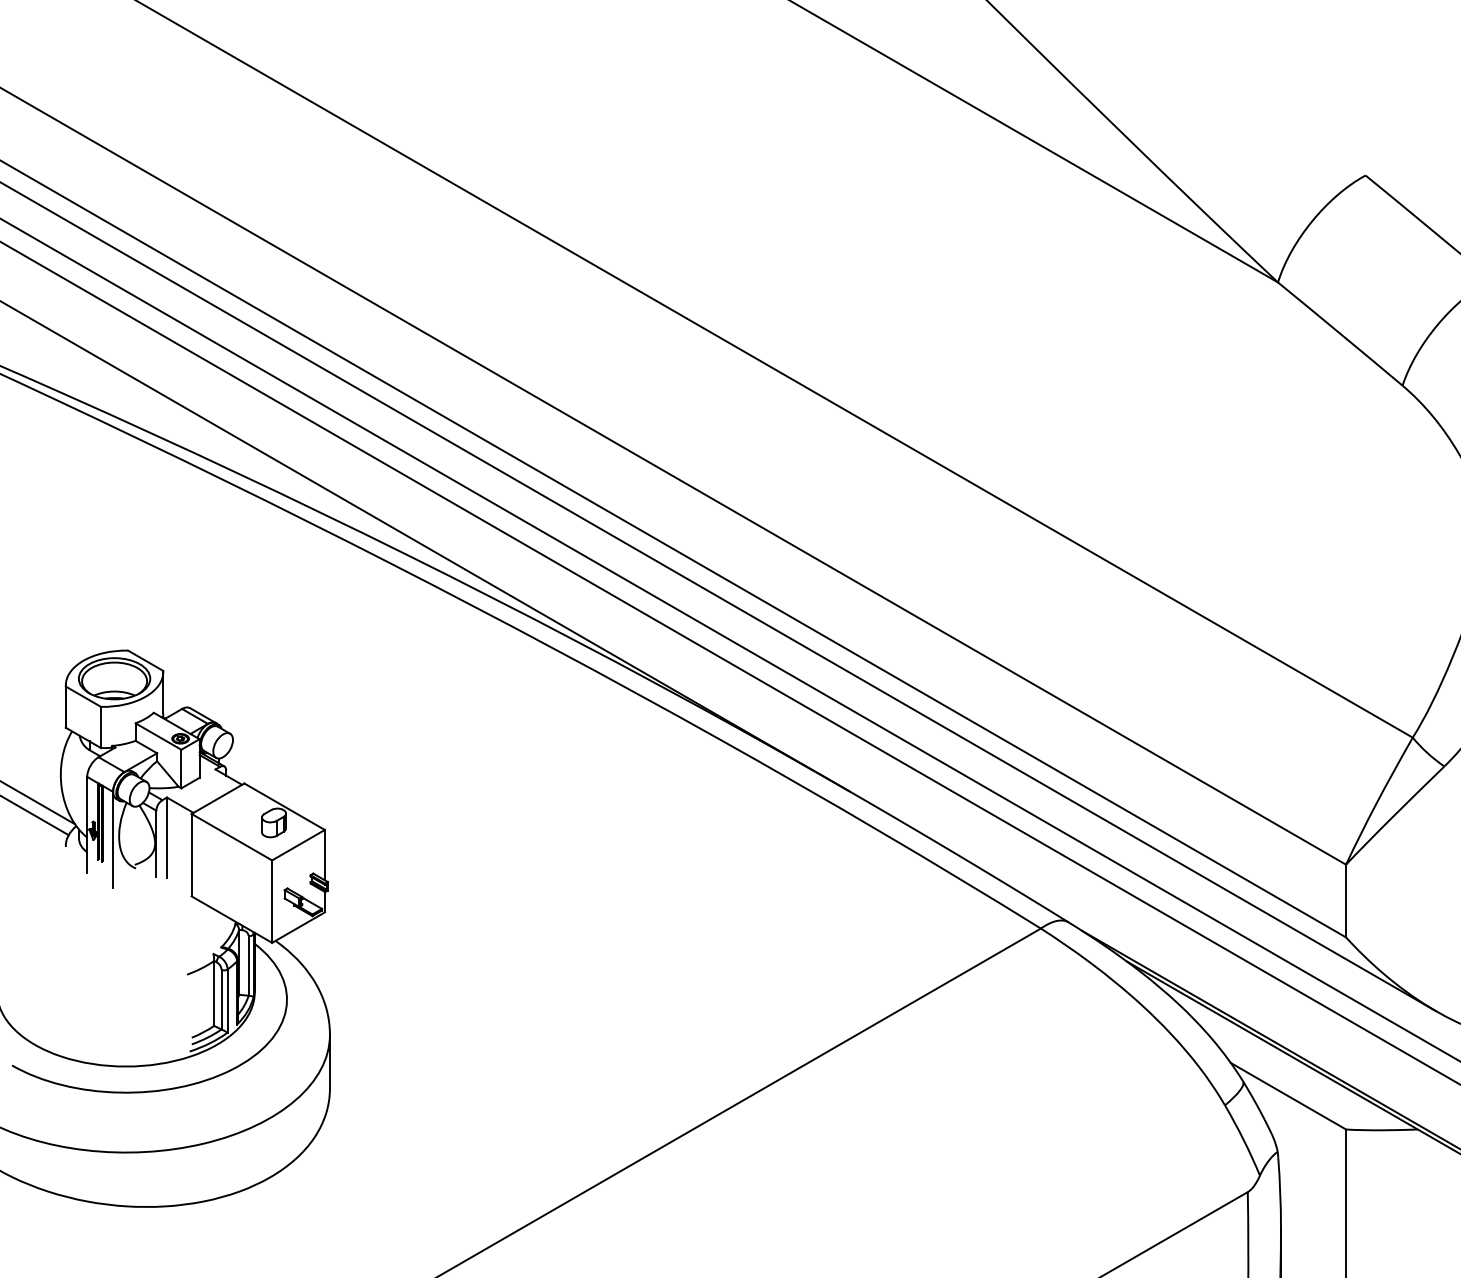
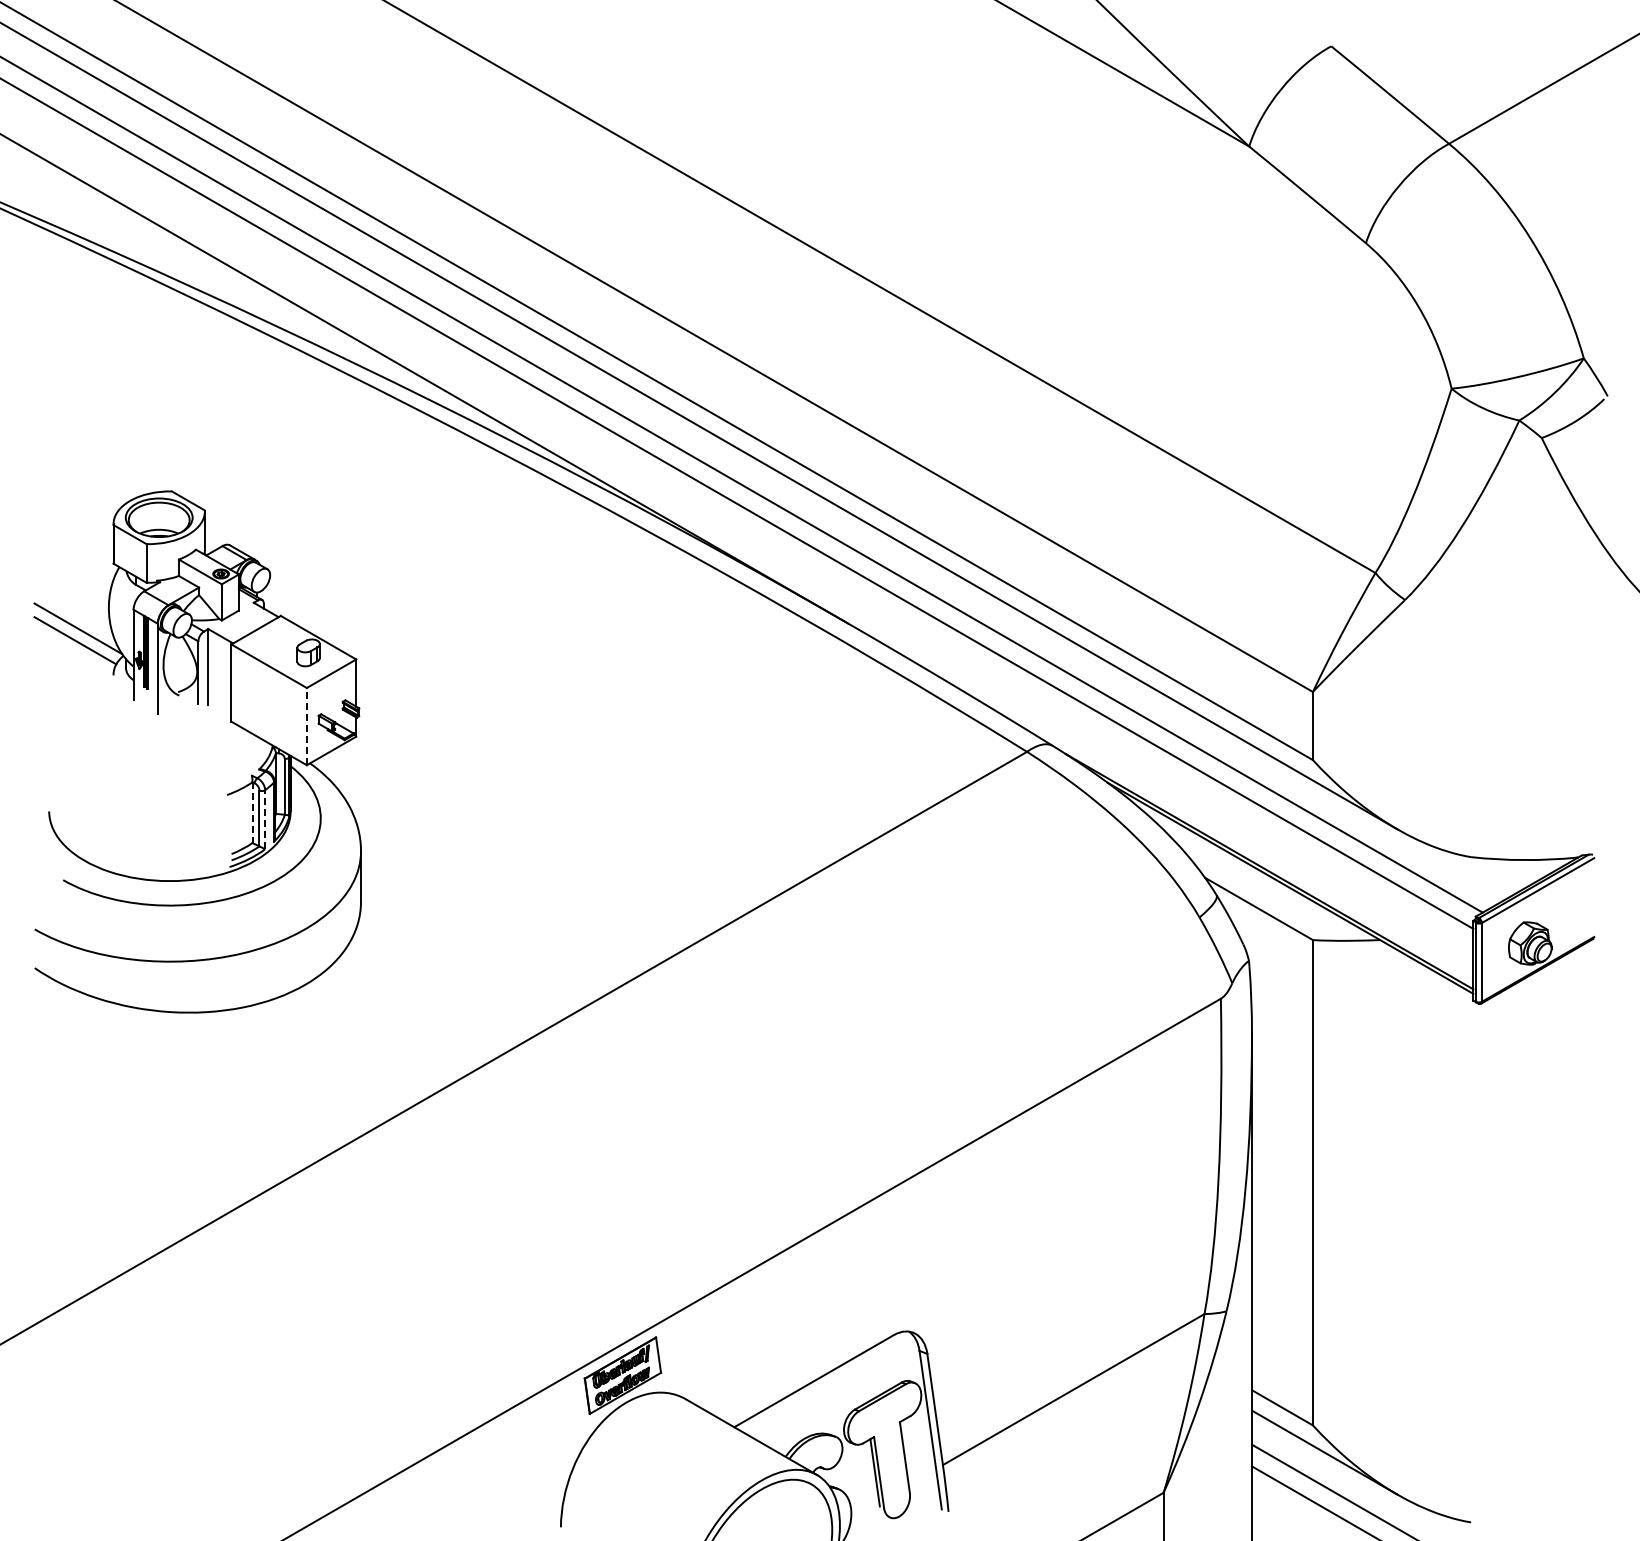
line: (271, 901) -> (306, 726), solid -> dashed
line: (214, 994) -> (252, 813), solid -> dashed
line: (228, 1000) -> (265, 819), solid -> dashed

